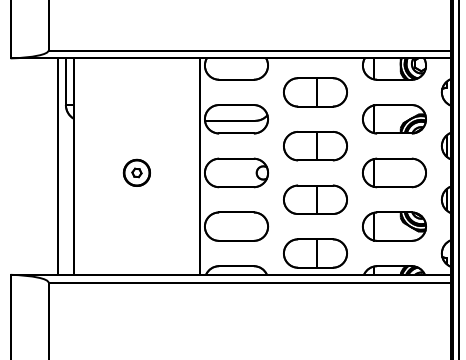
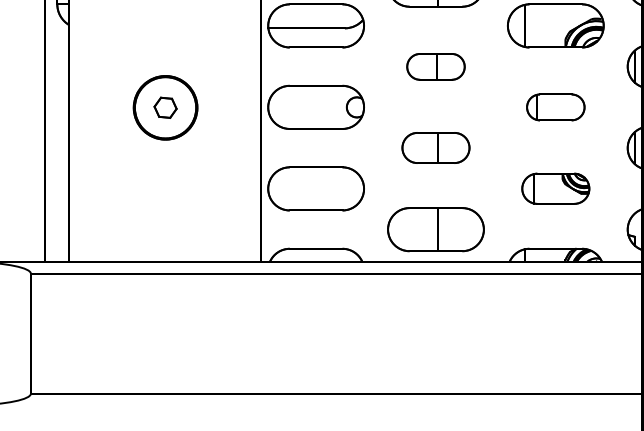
part: (315, 146) -> (435, 67), size x0.6
part: (136, 172) -> (164, 106), size x1.6
part: (394, 172) -> (555, 106), size x0.6
part: (315, 199) -> (435, 147), size x0.7
part: (394, 226) -> (555, 188), size x0.7

